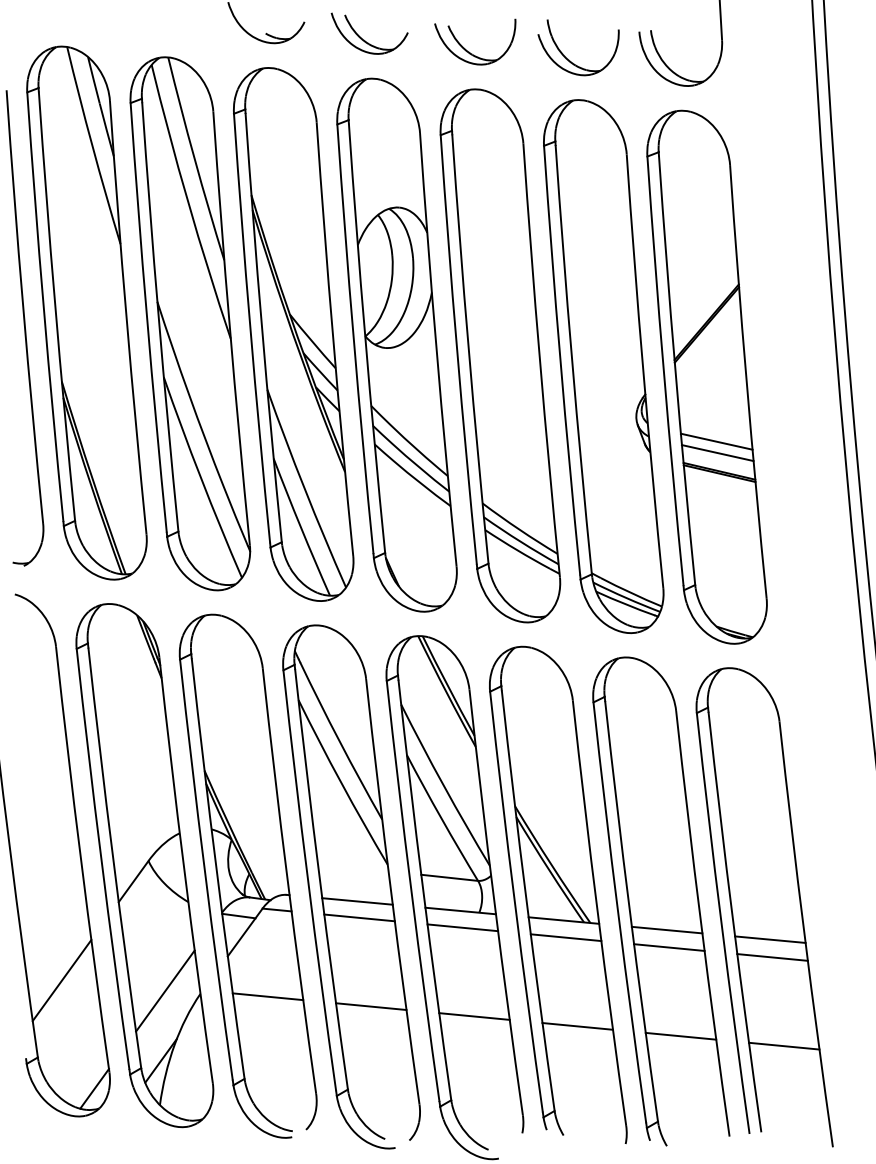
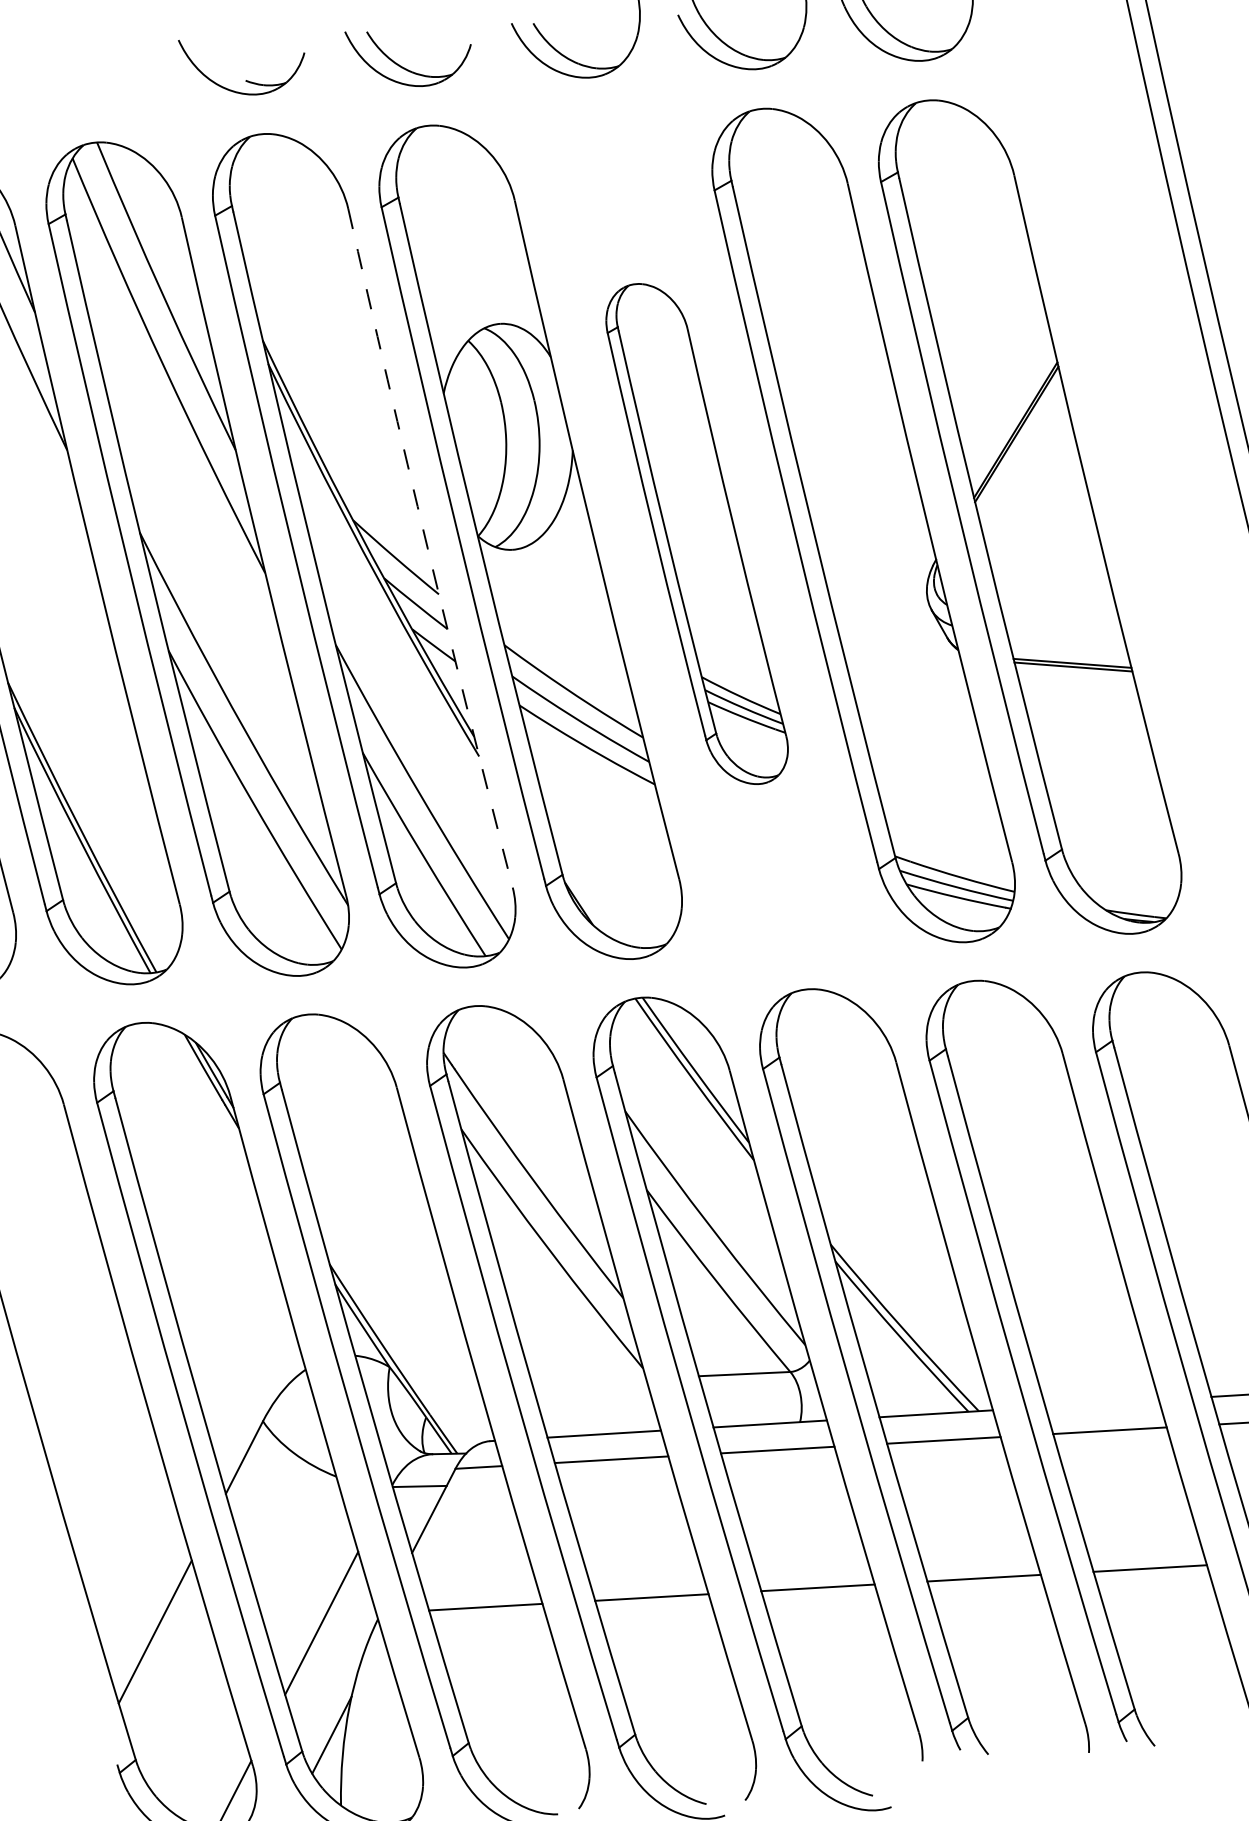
arc: (333, 339) -> (428, 549), solid -> dashed
part: (500, 355) -> (696, 533), size x0.6
line: (716, 441) -> (1060, 616), removed
line: (717, 453) -> (1065, 635), removed
line: (666, 929) -> (1101, 1402), removed

